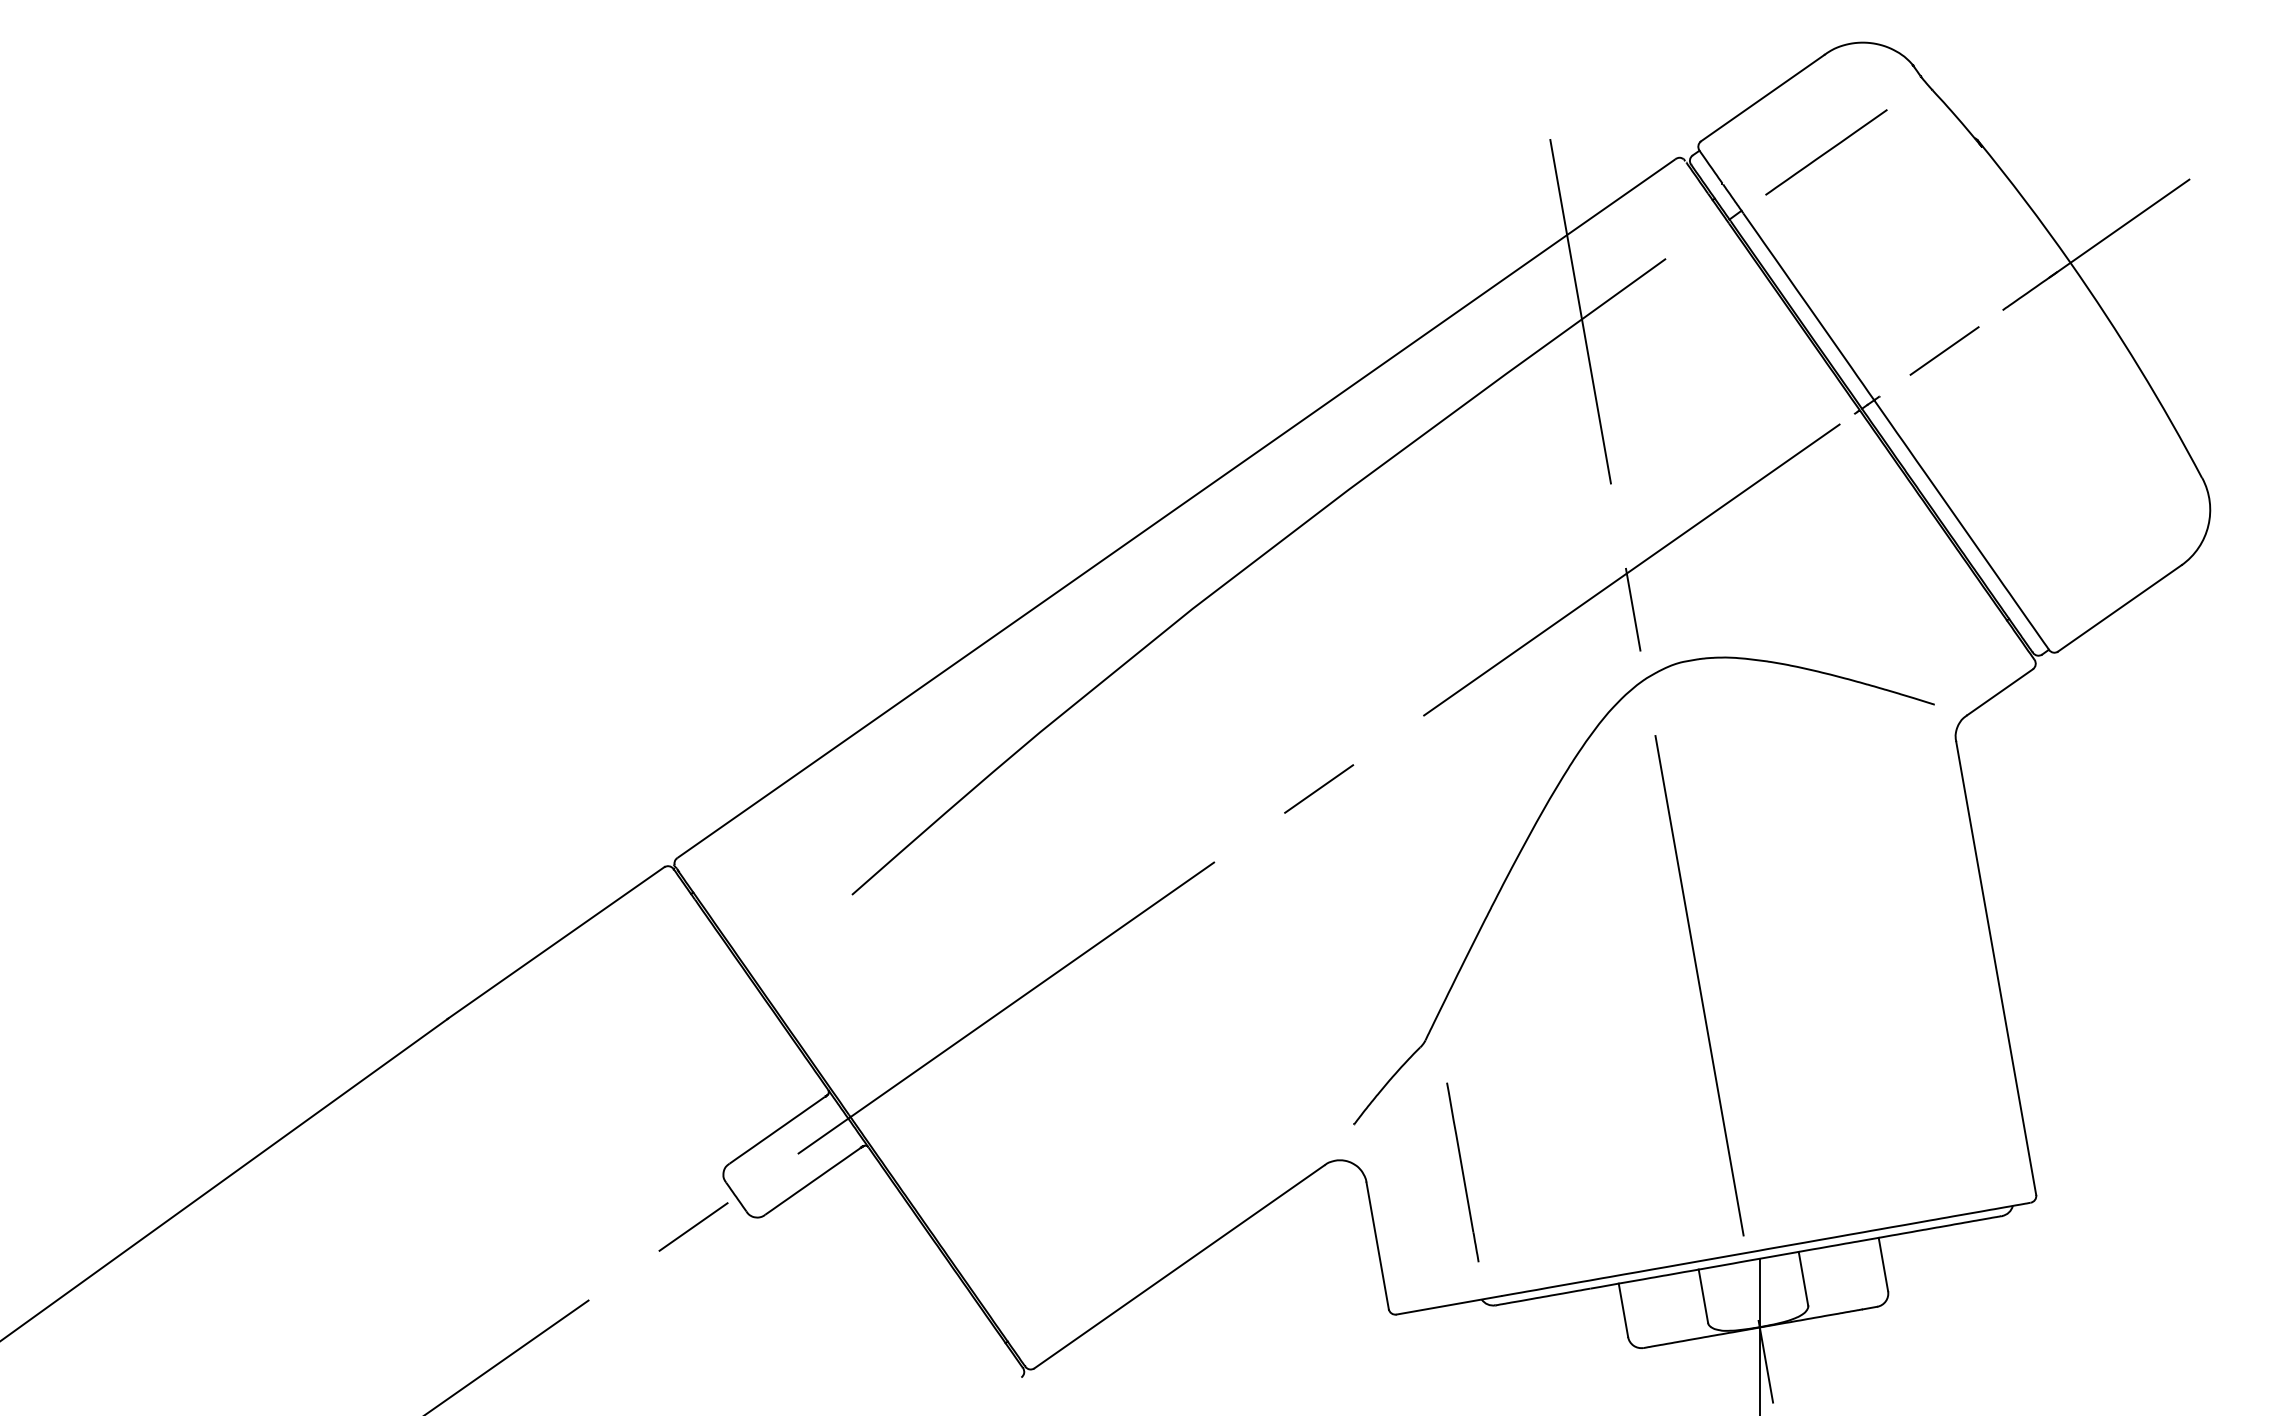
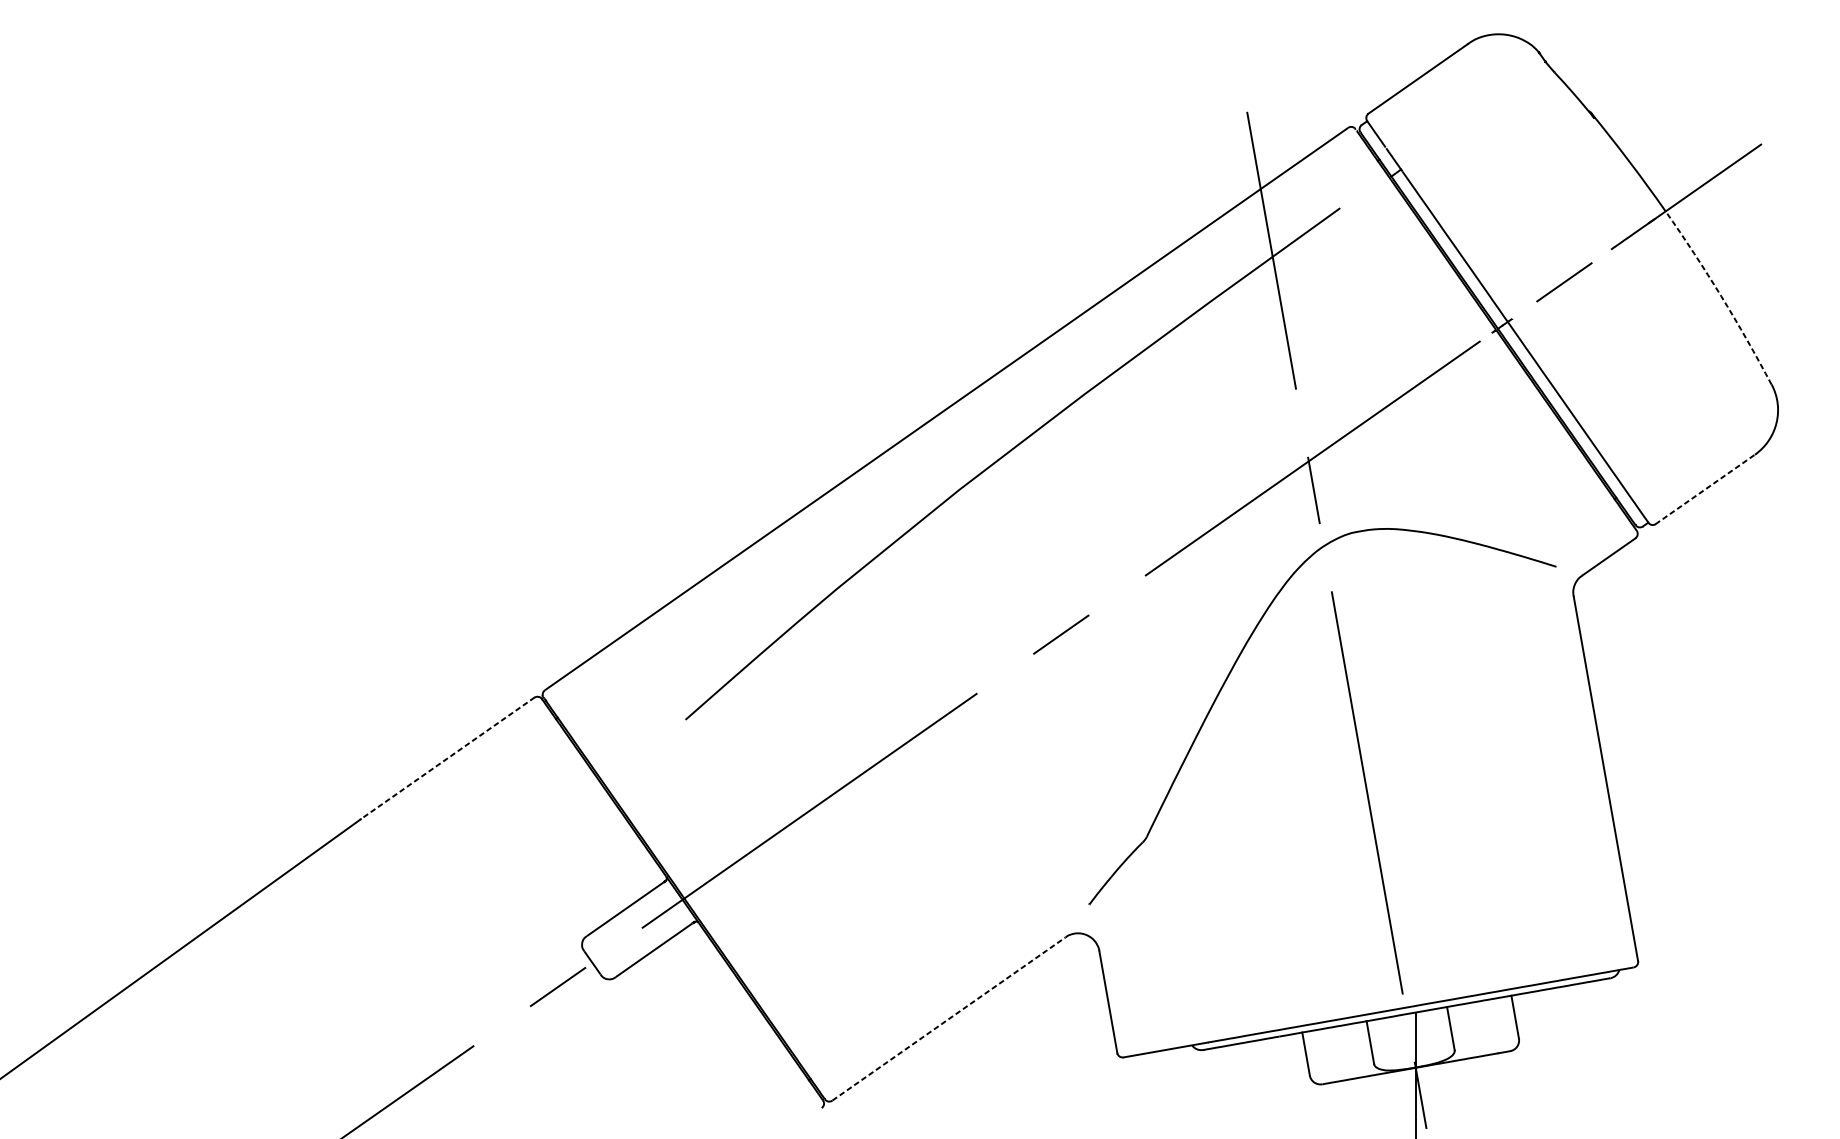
line: (1826, 152) -> (1469, 122), removed
arc: (2139, 368) -> (1721, 296), solid -> dashed
line: (2119, 608) -> (1705, 489), solid -> dashed
line: (556, 943) -> (447, 758), solid -> dashed
line: (1462, 1172) -> (1176, 943), removed
line: (1179, 1266) -> (948, 1018), solid -> dashed

